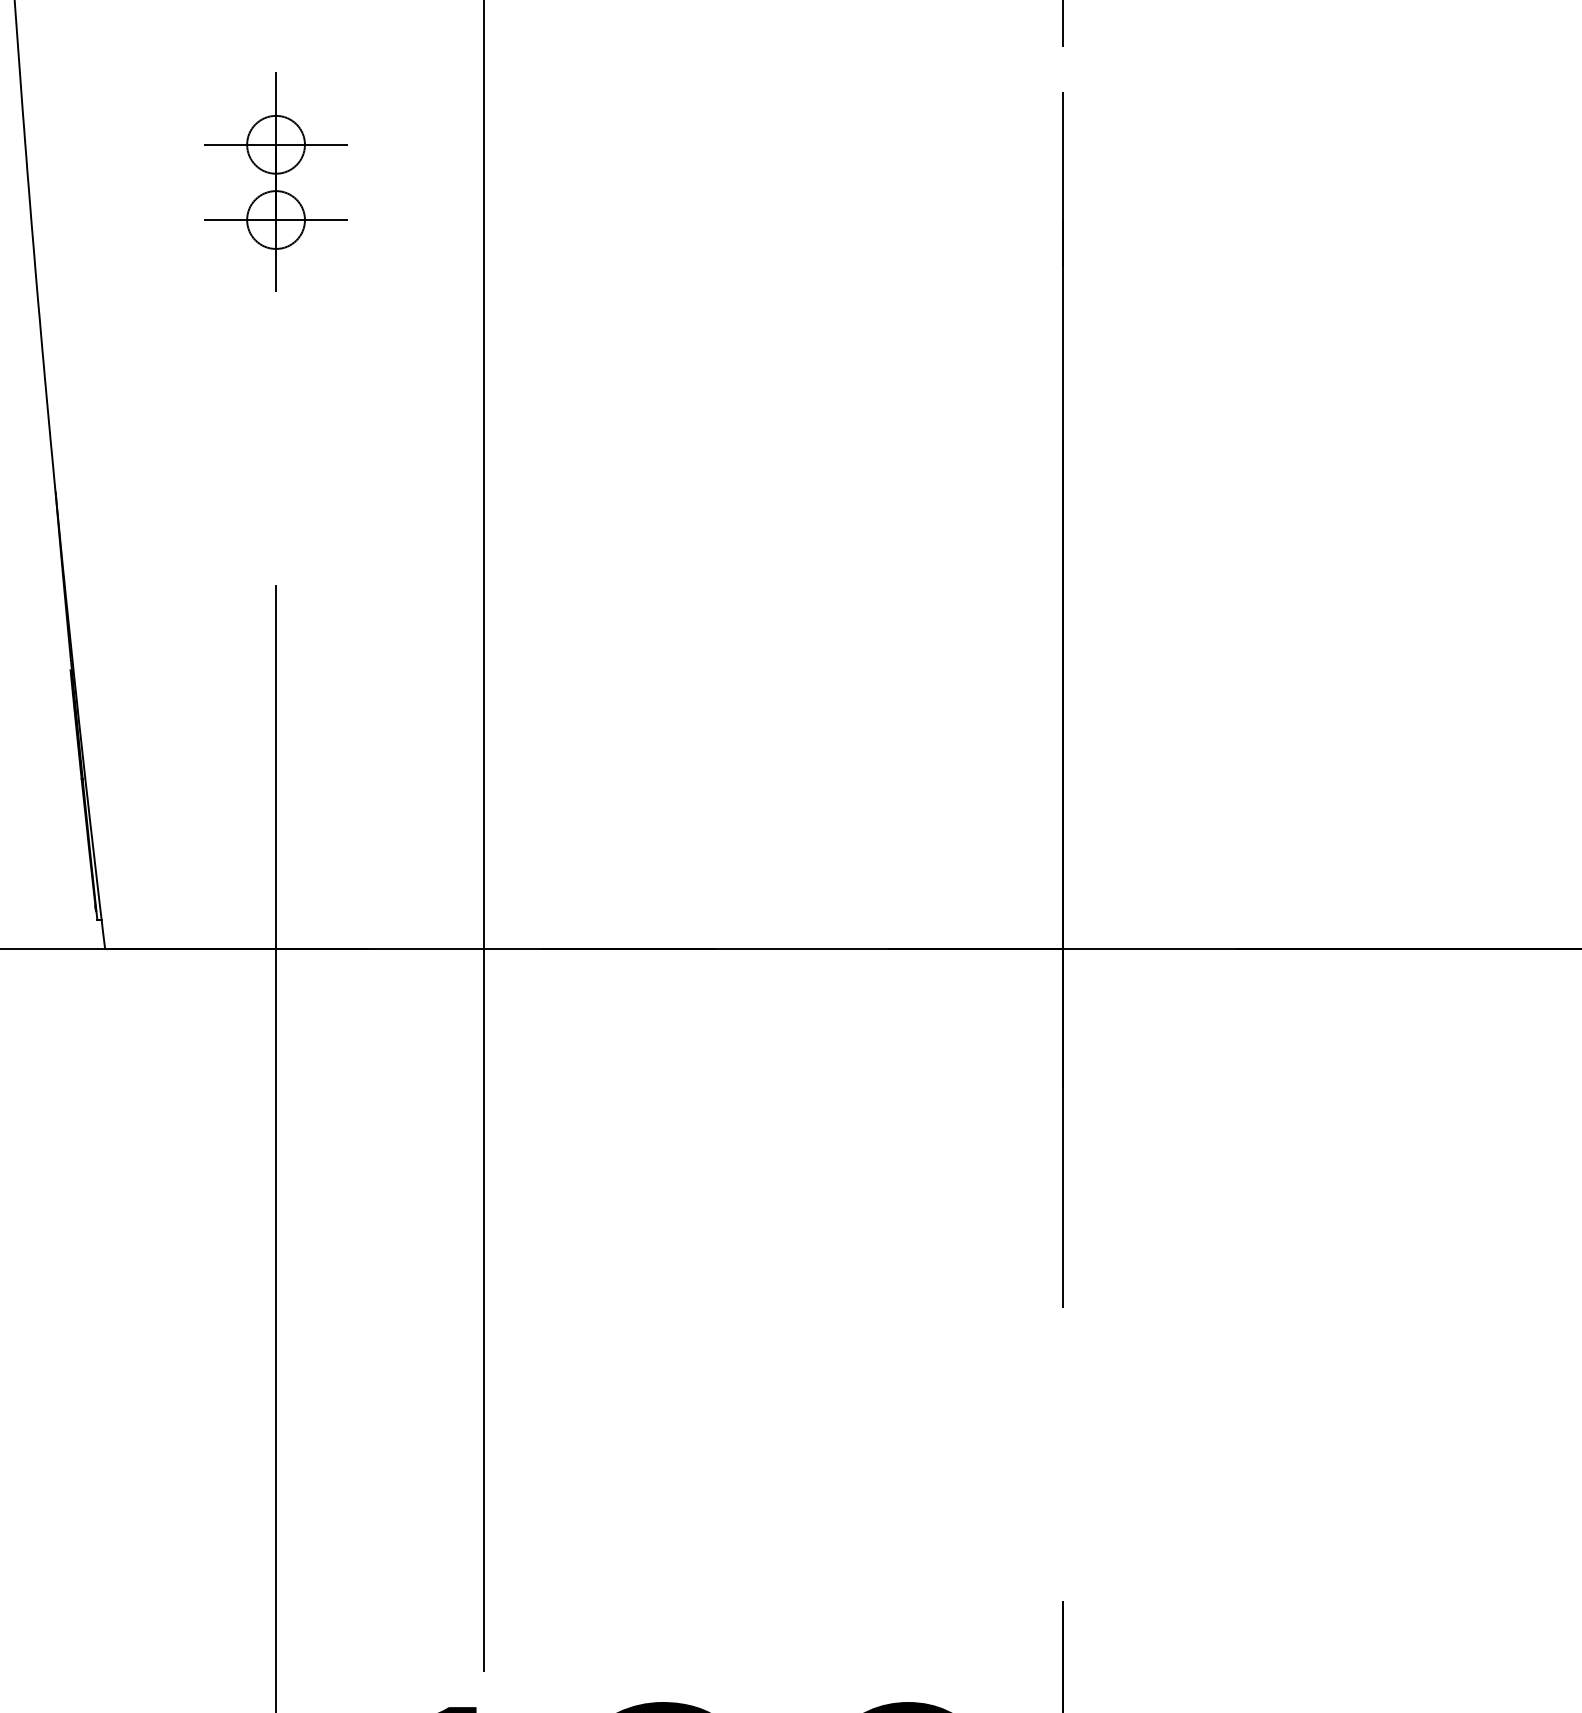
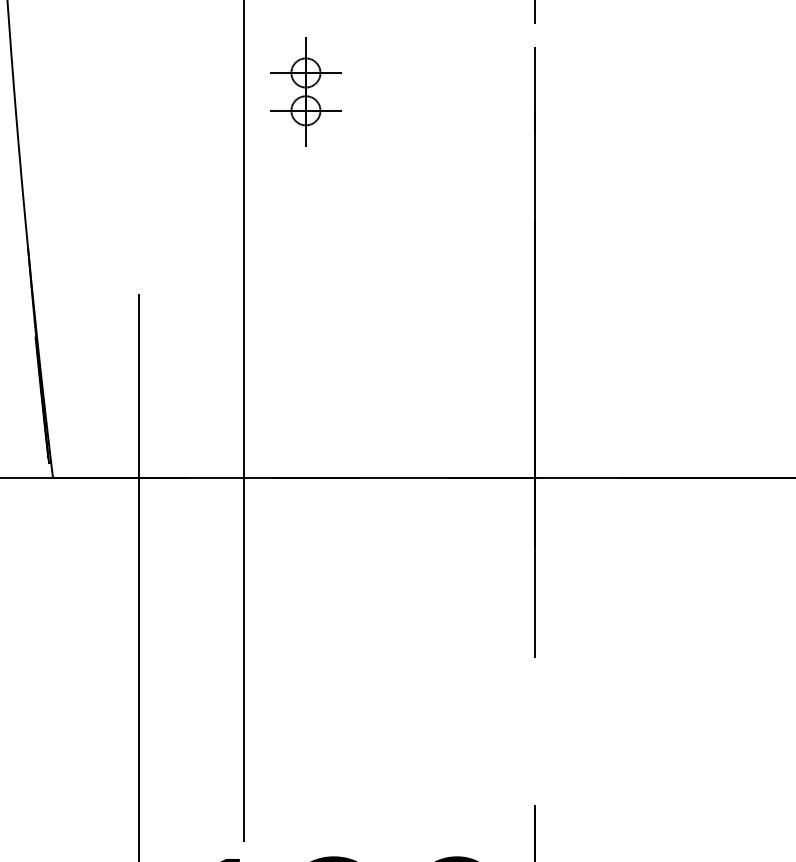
part: (275, 181) -> (305, 91), moved

